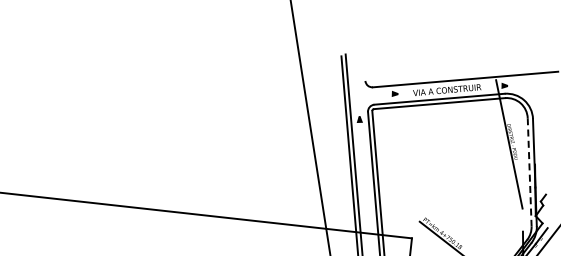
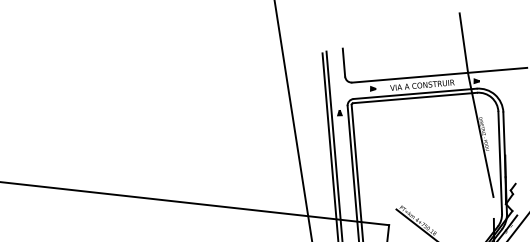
line: (490, 45) -> (463, 43), added
line: (363, 65) -> (343, 62), added
line: (529, 172) -> (500, 163), dashed -> solid

